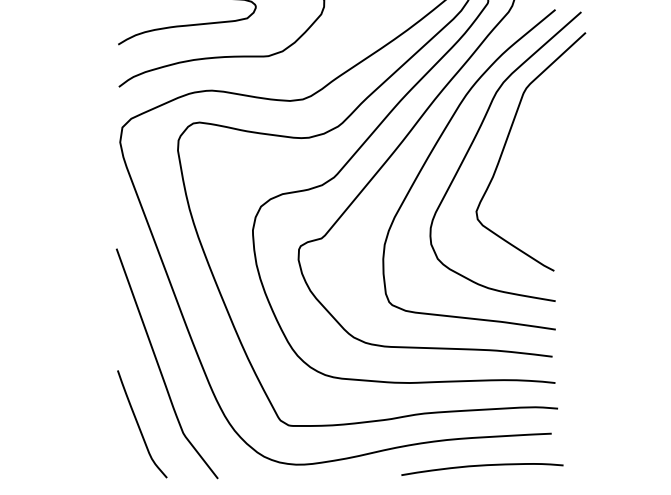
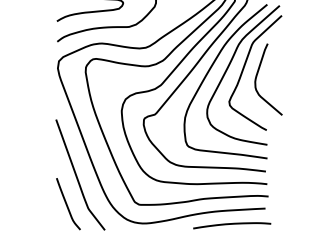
curve: (535, 159) -> (257, 76), added

